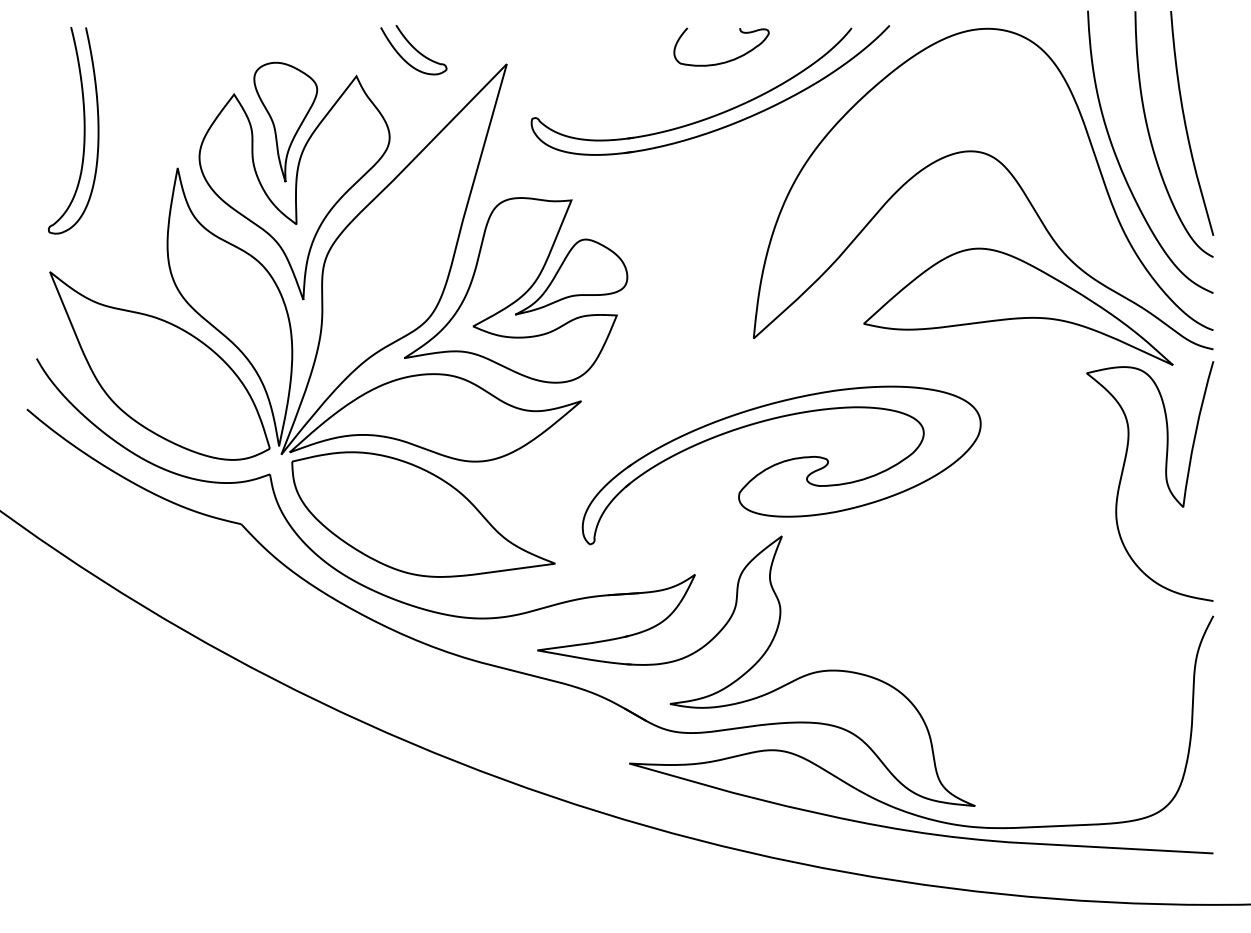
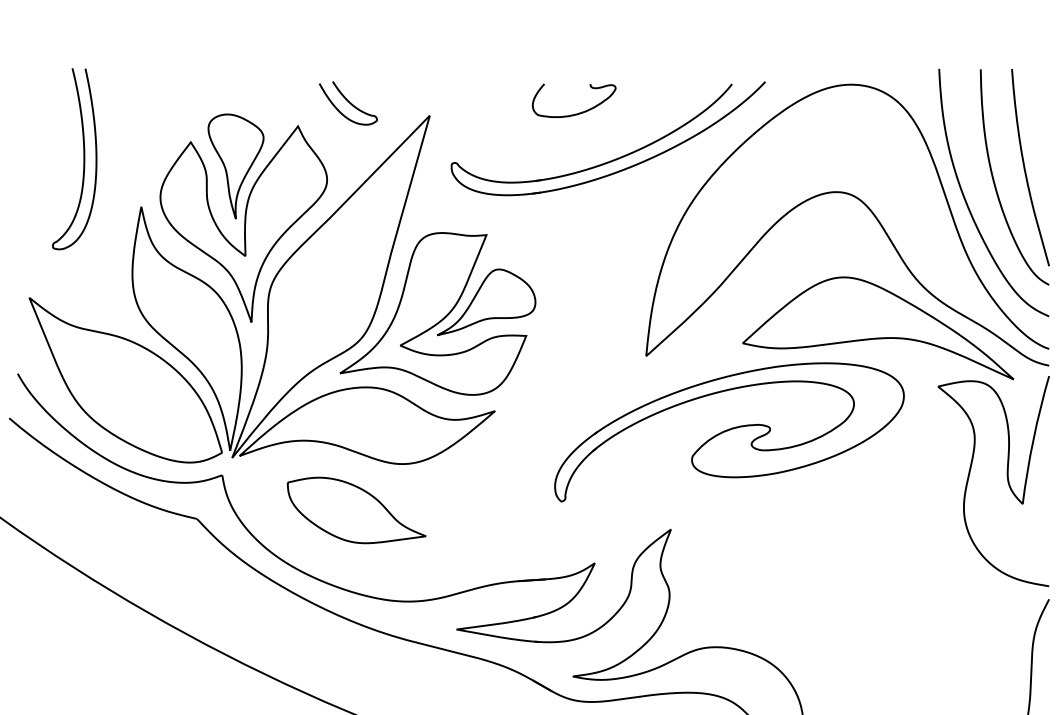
curve: (727, 60) -> (579, 112), moved
curve: (83, 130) -> (83, 158), moved
part: (781, 465) -> (729, 432), moved
part: (423, 514) -> (356, 510), size x0.6

